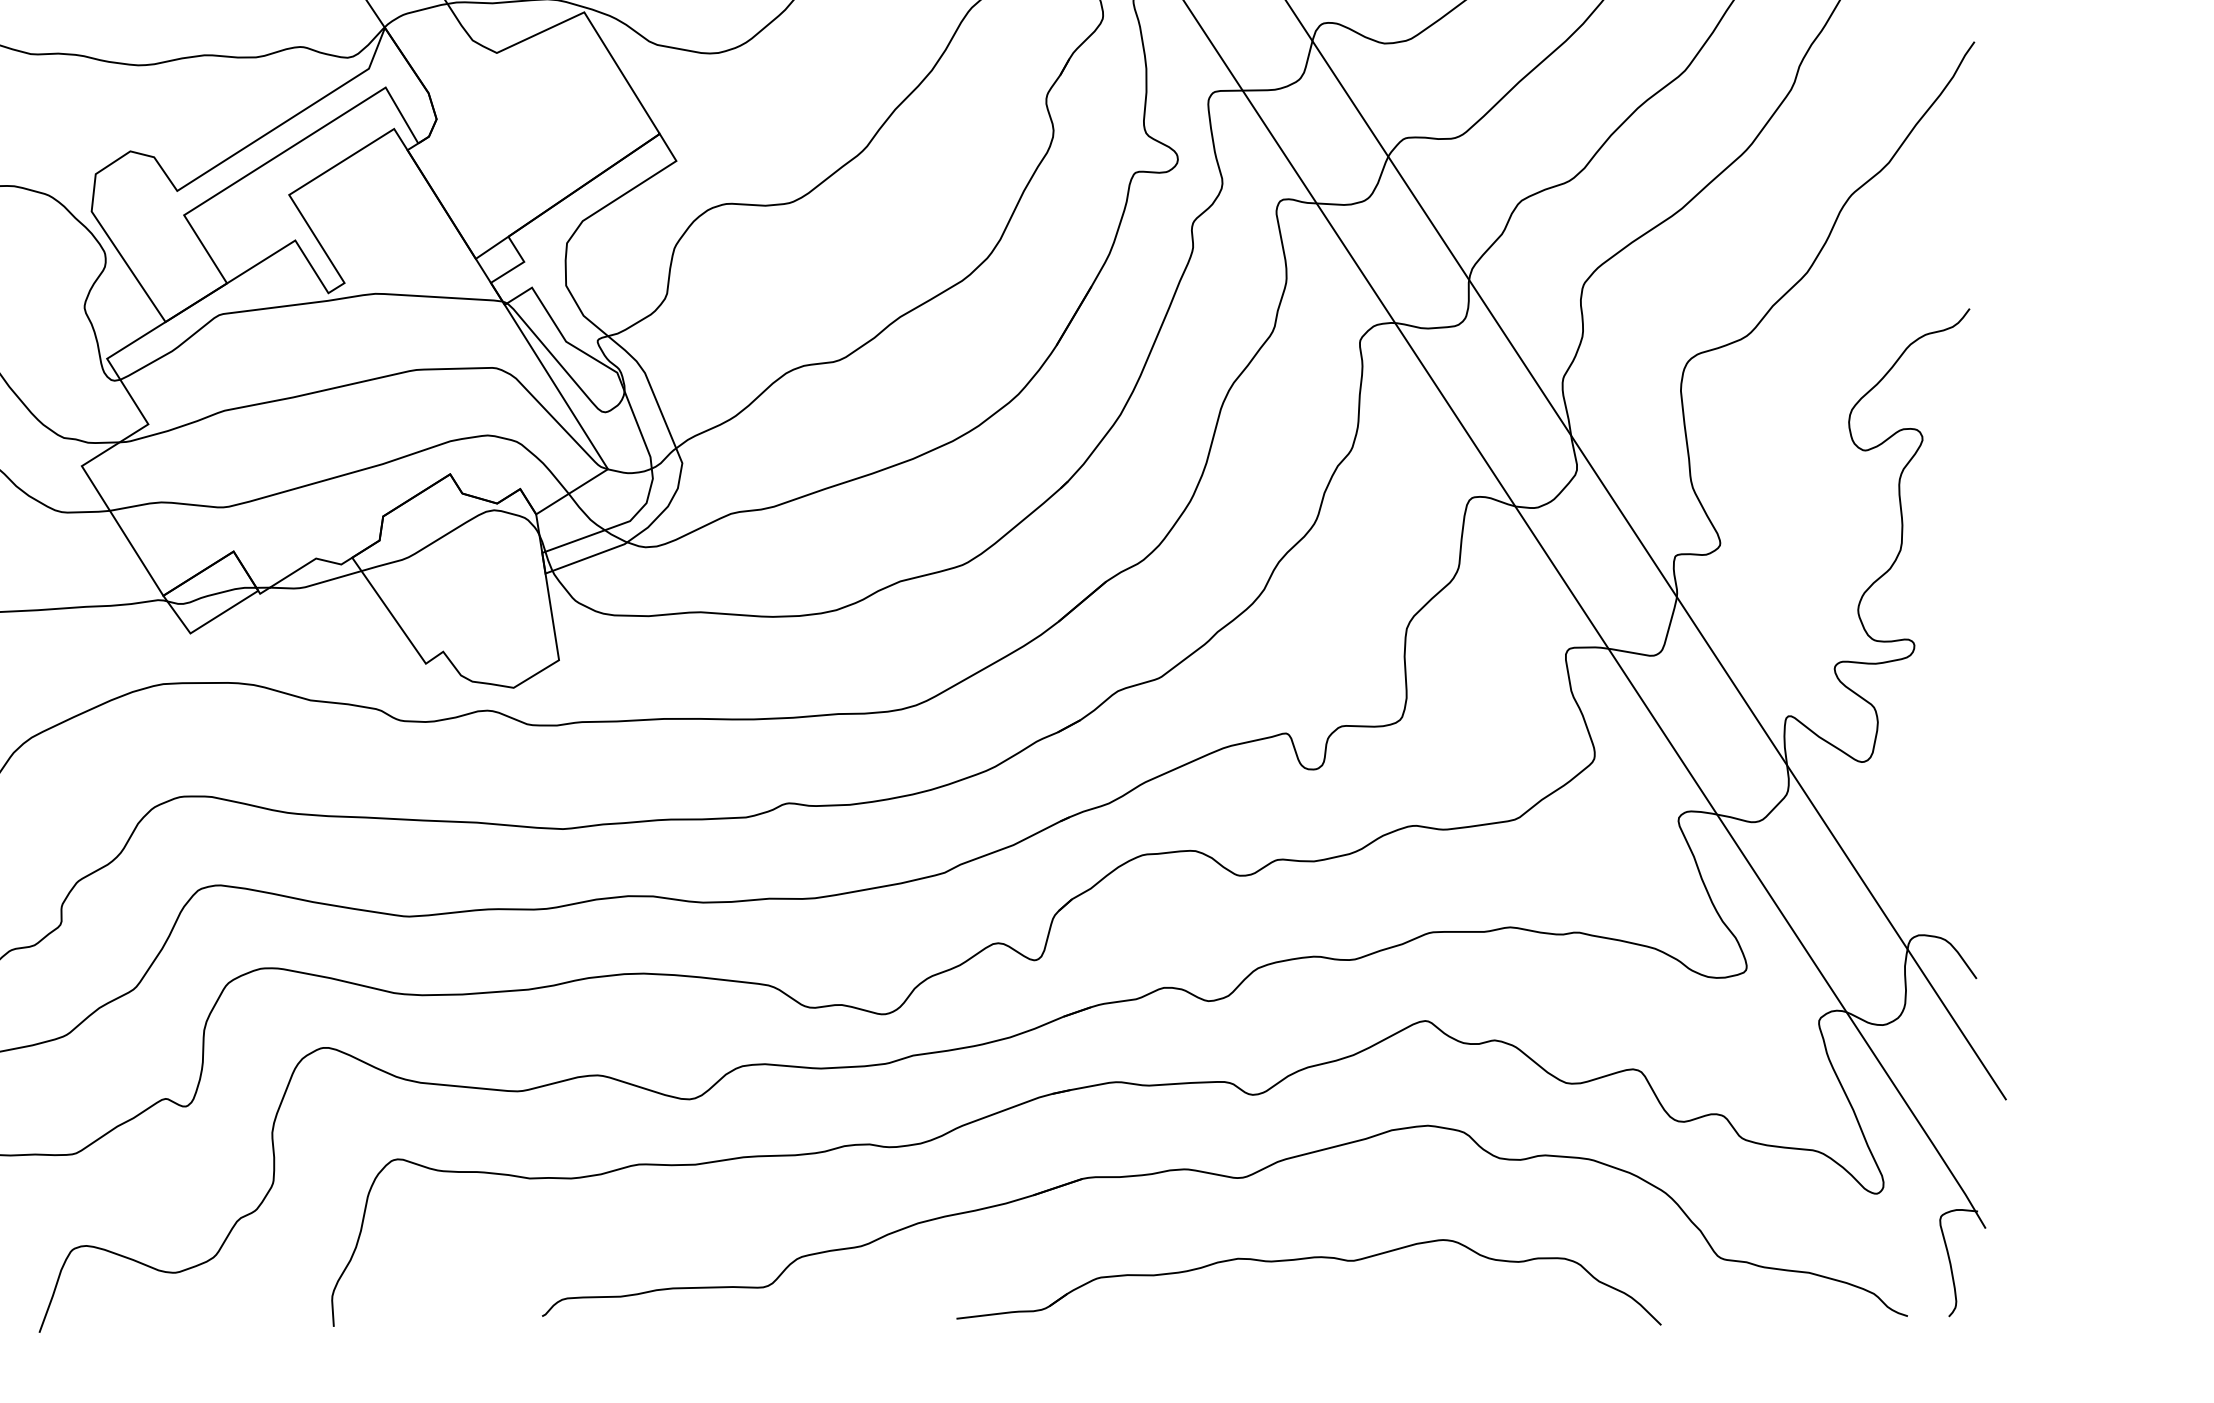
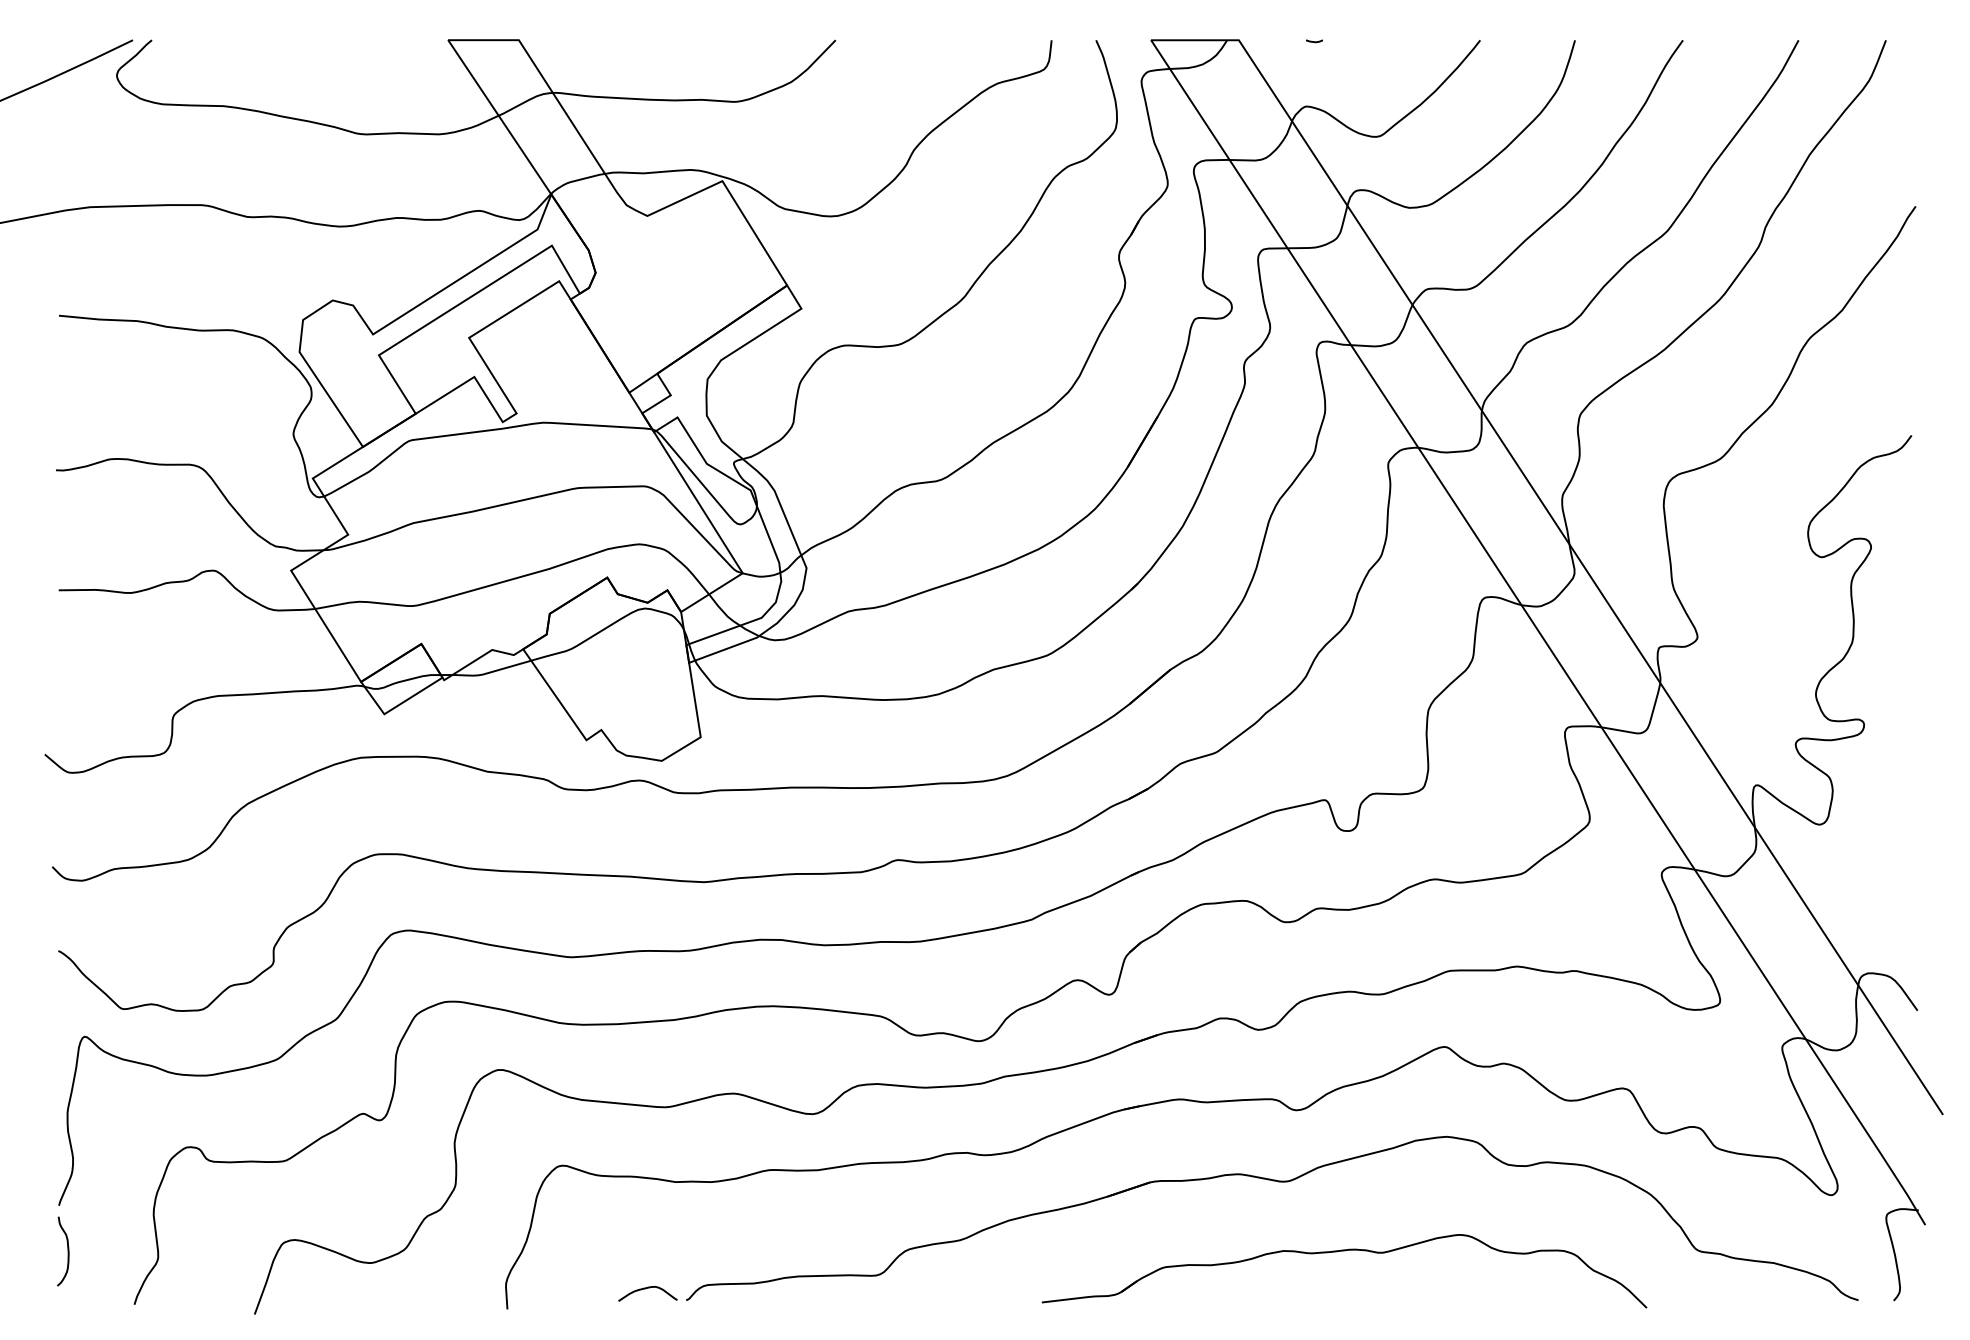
curve: (494, 1303) -> (645, 1289), added

